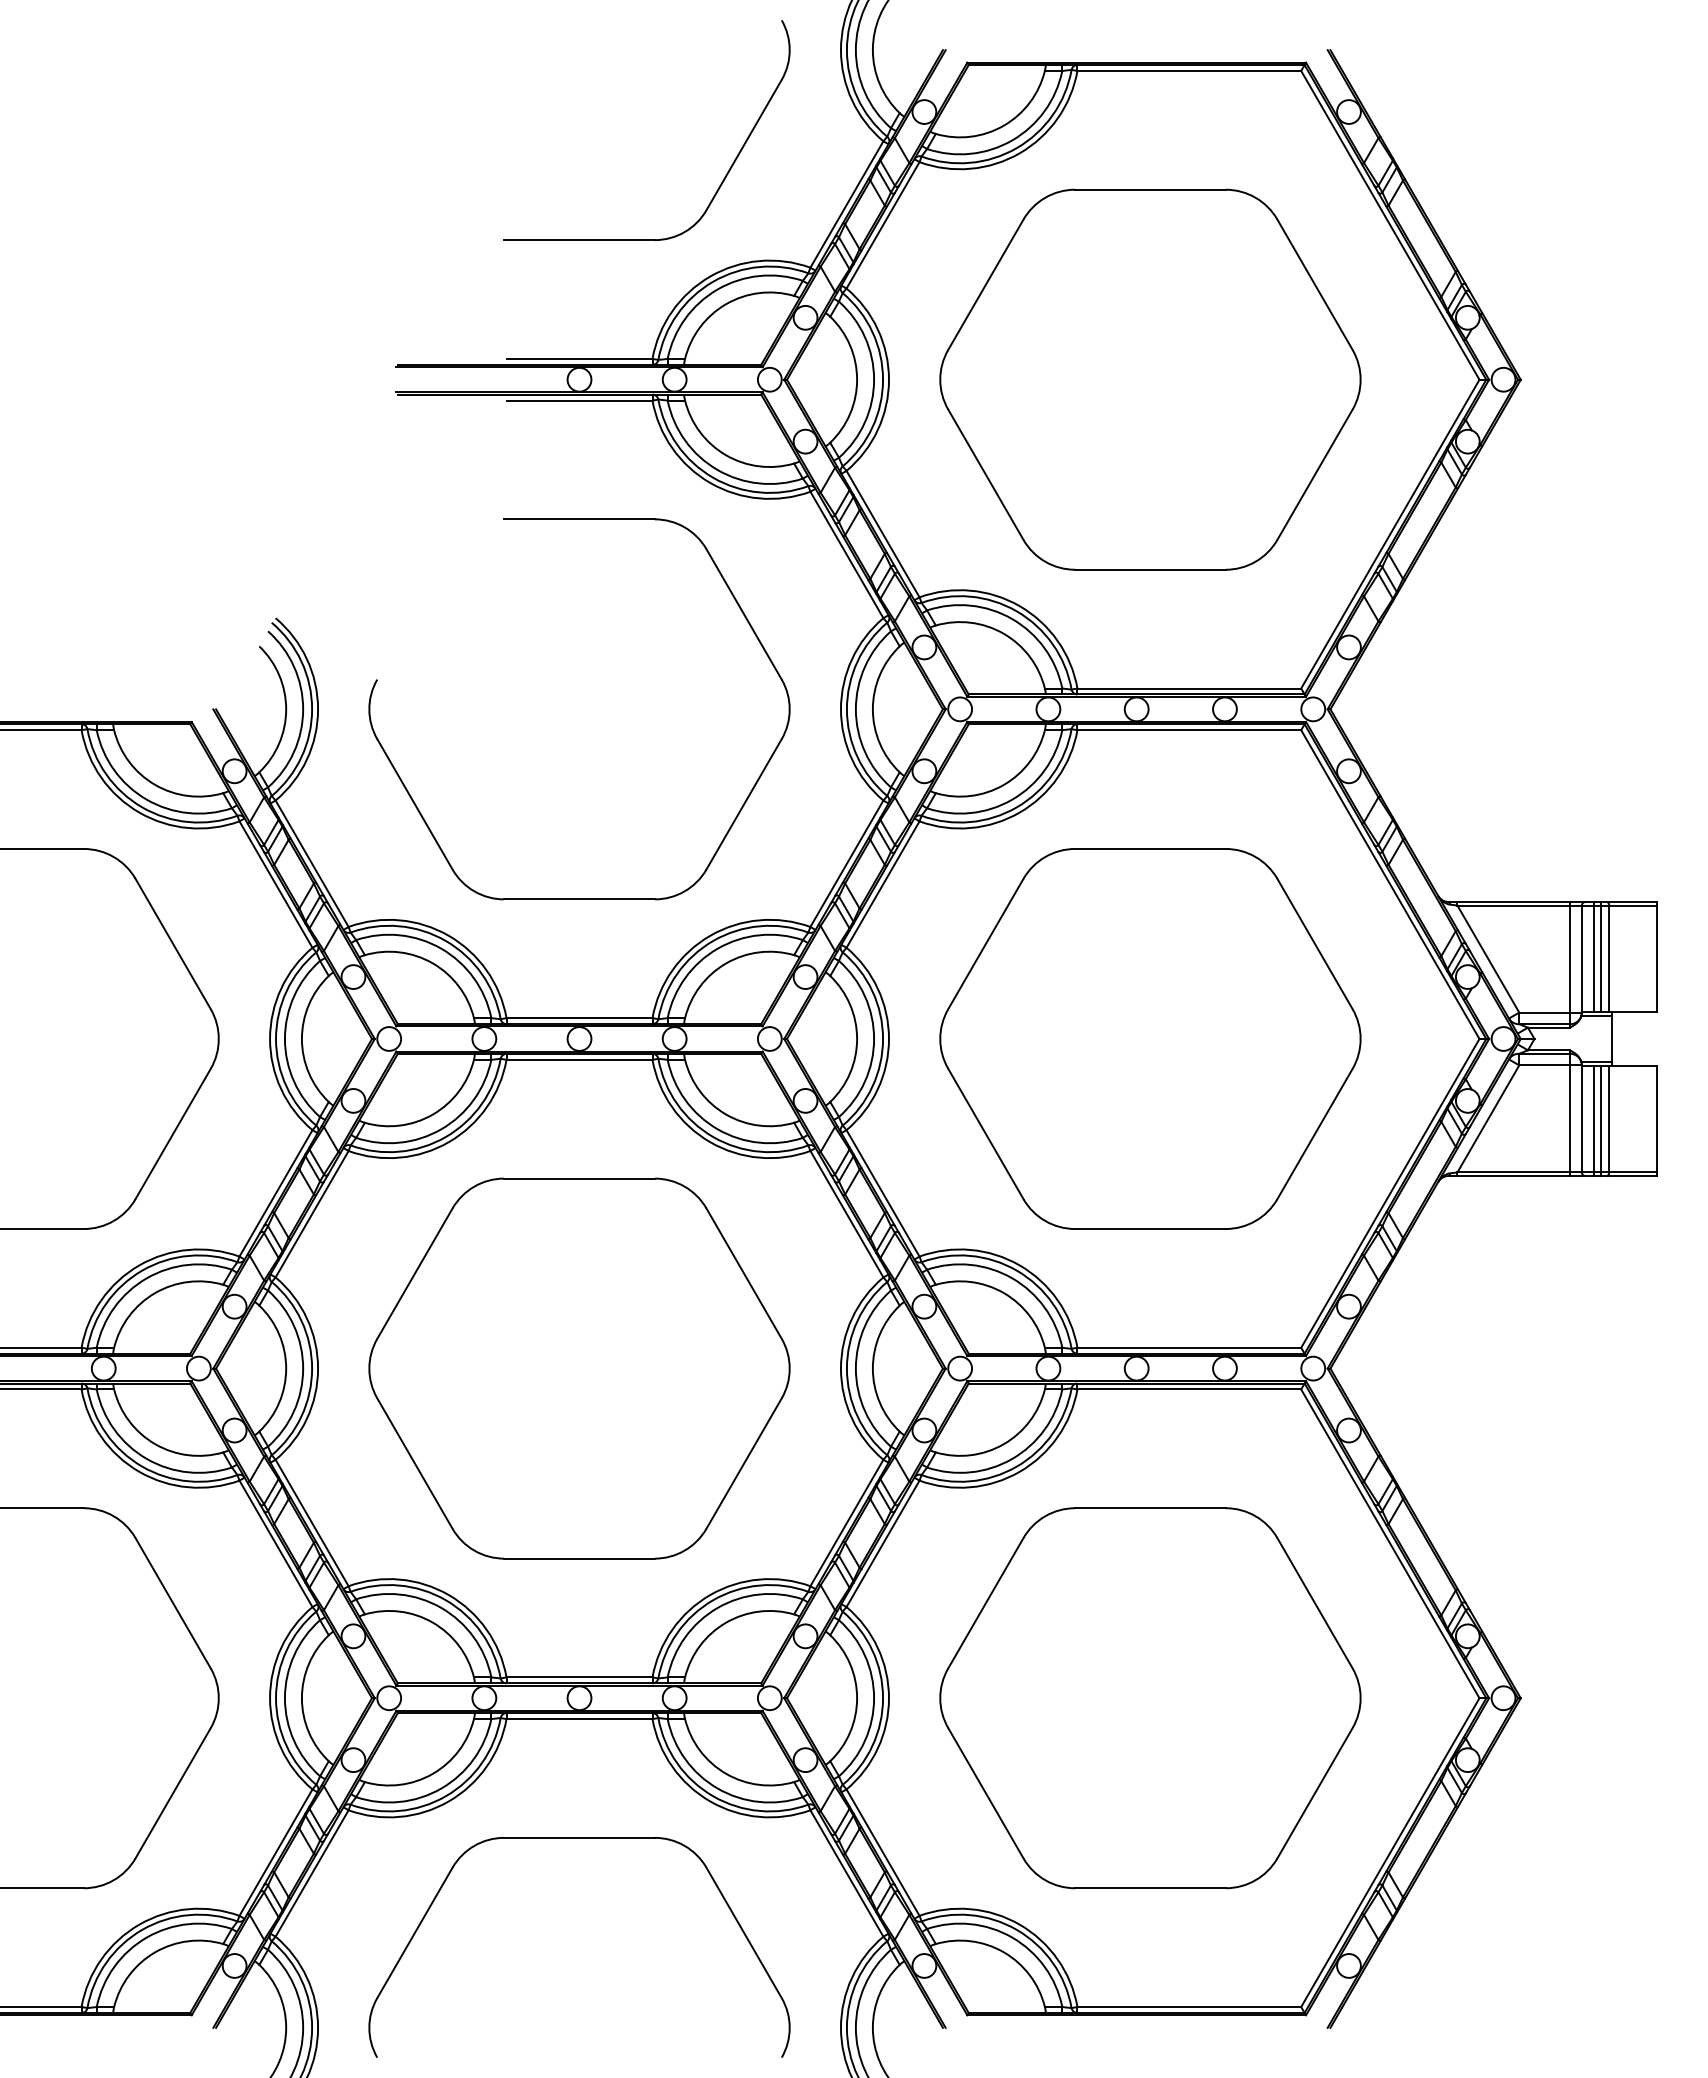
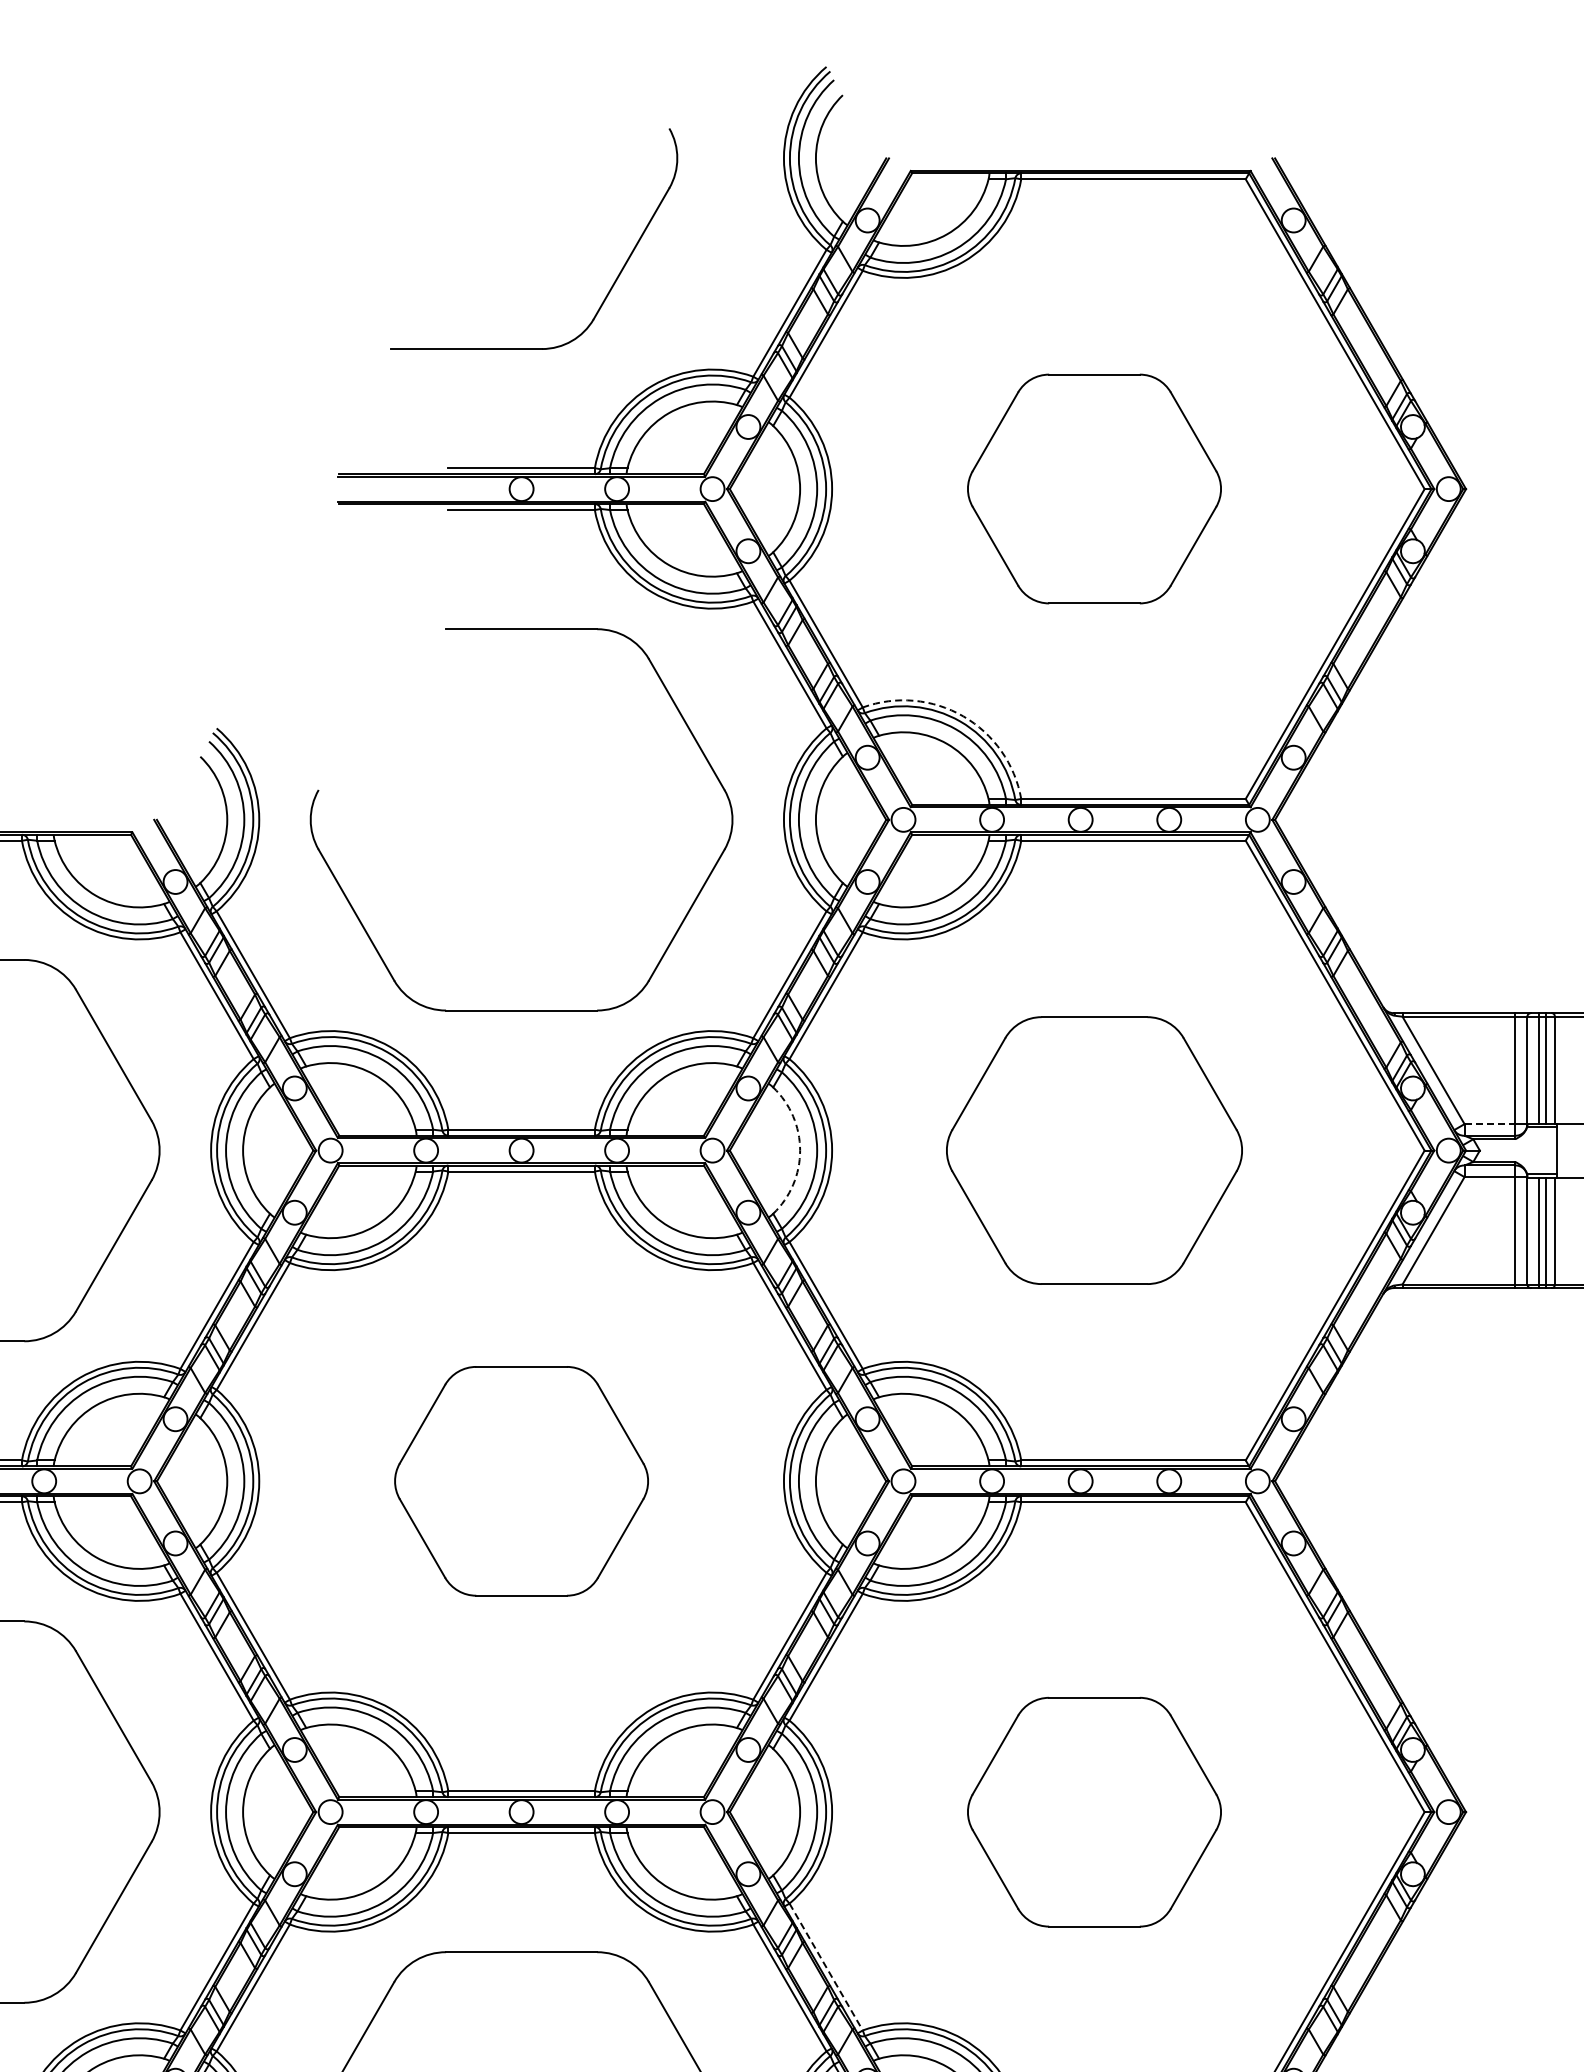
part: (724, 176) -> (611, 285), moved
part: (1150, 379) -> (1094, 488), size x0.6
arc: (1019, 606) -> (963, 716), solid -> dashed
line: (1545, 1012) -> (1490, 1124), solid -> dashed
part: (1150, 1038) -> (1094, 1150), size x0.7
arc: (857, 1039) -> (800, 1151), solid -> dashed
part: (579, 1368) -> (521, 1481), size x0.6
part: (1150, 1698) -> (1094, 1812), size x0.6
line: (883, 1852) -> (826, 1966), solid -> dashed

